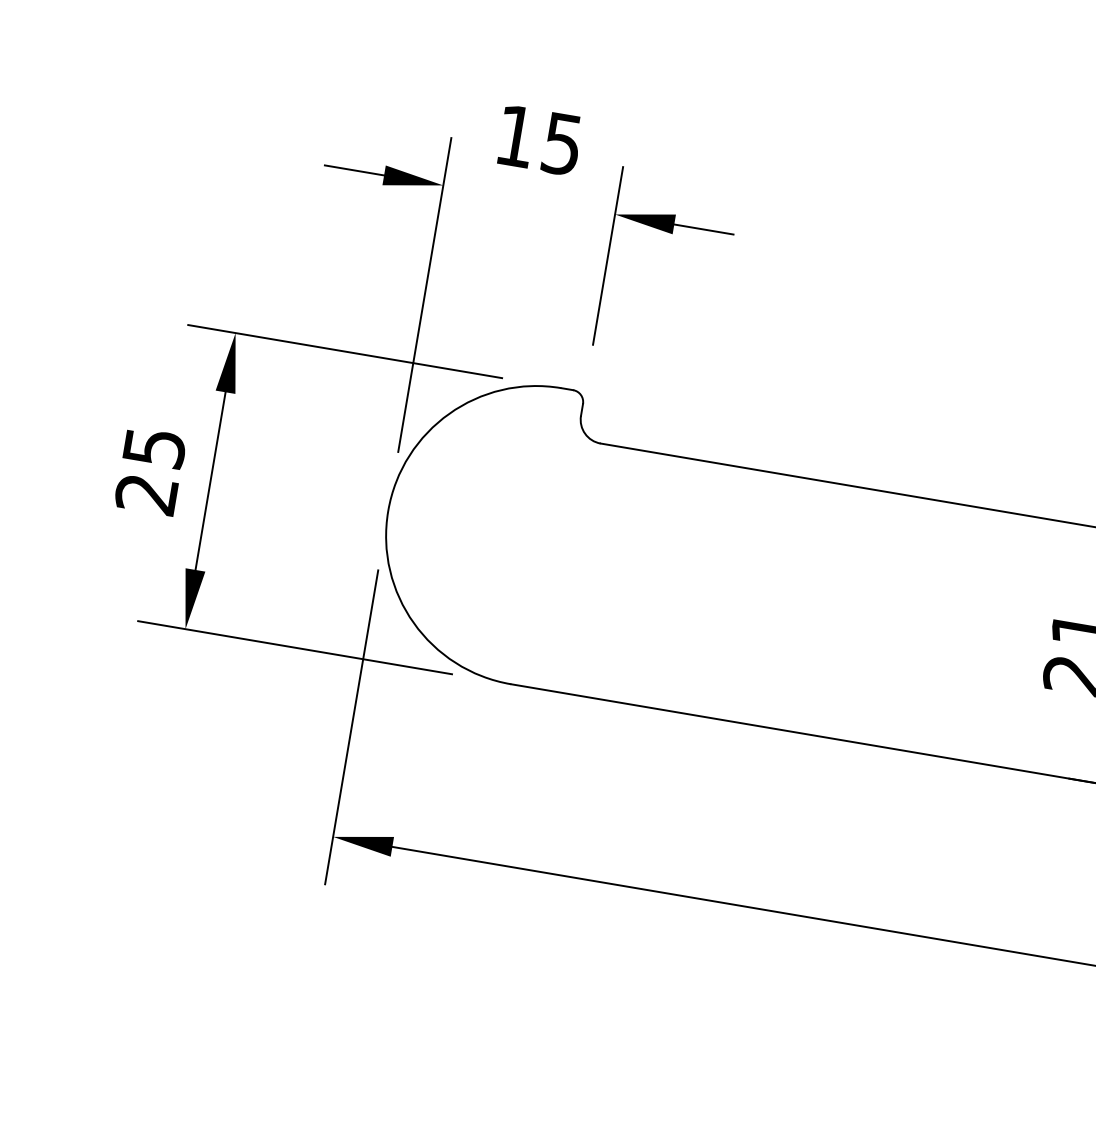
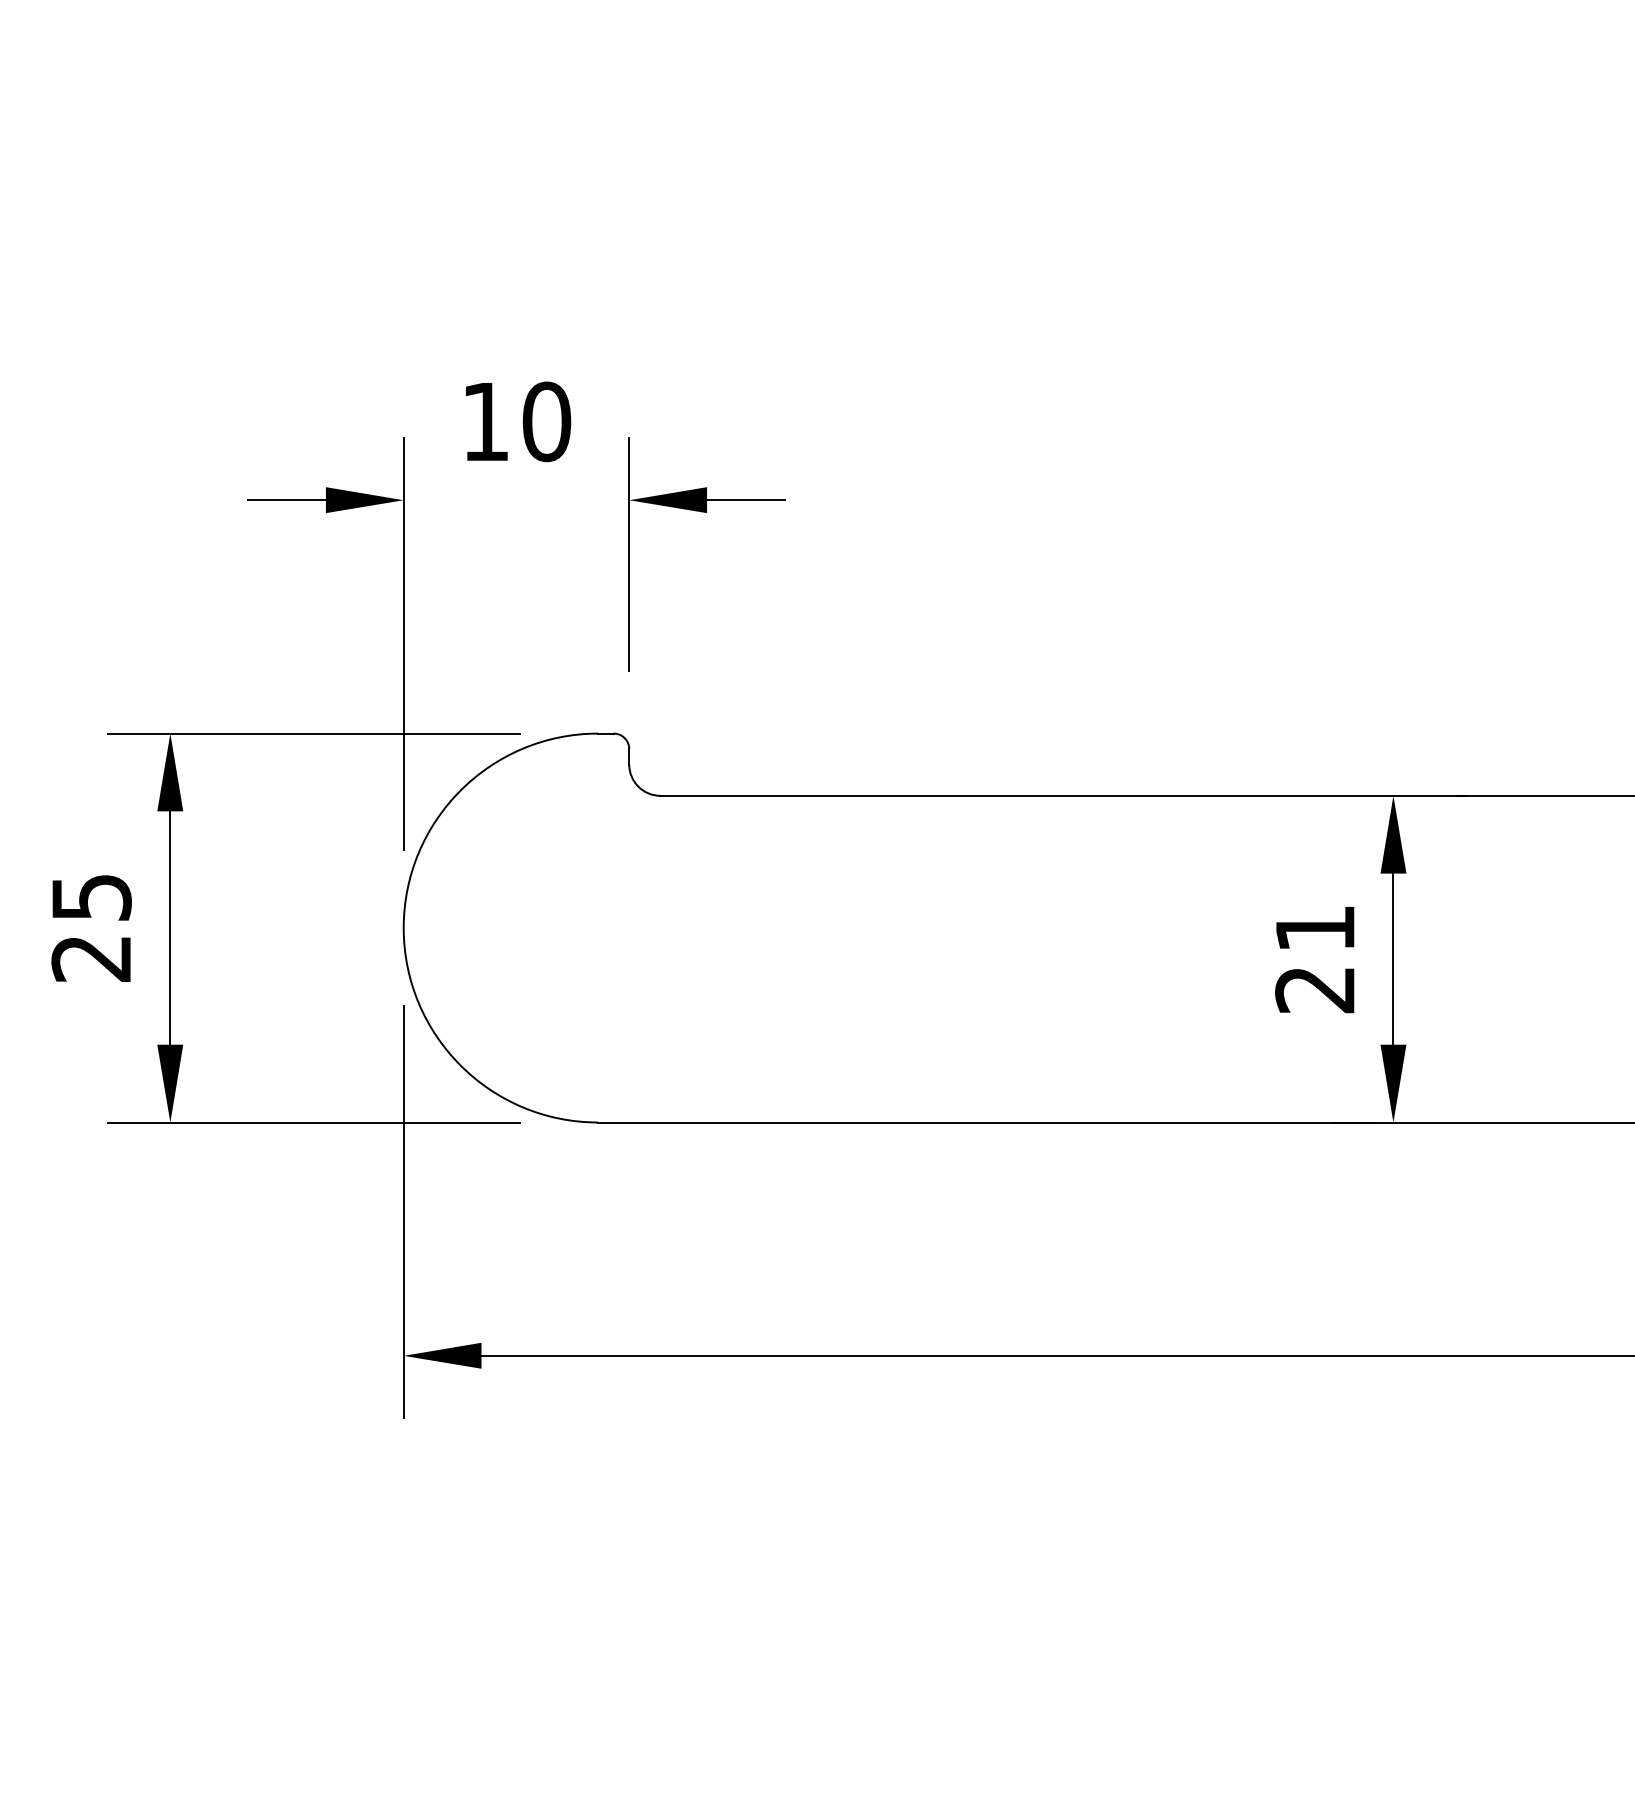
text: (562, 143) -> (546, 421), 15 -> 10

